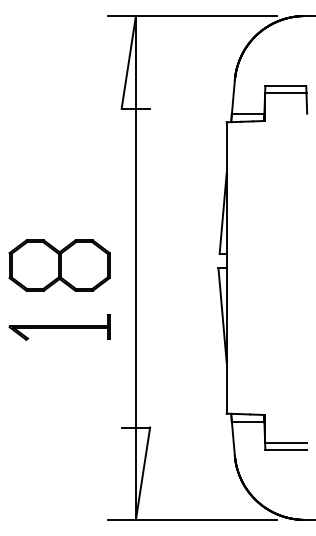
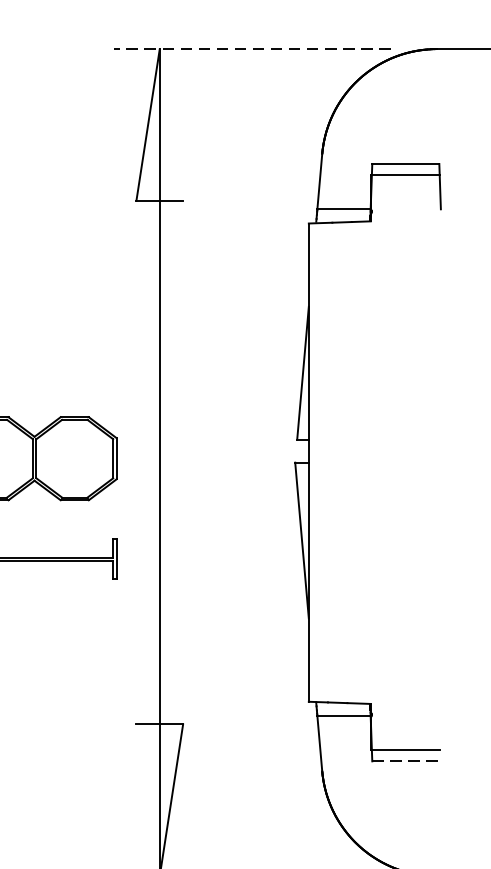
line: (191, 16) -> (250, 49), solid -> dashed
line: (285, 449) -> (405, 760), solid -> dashed

